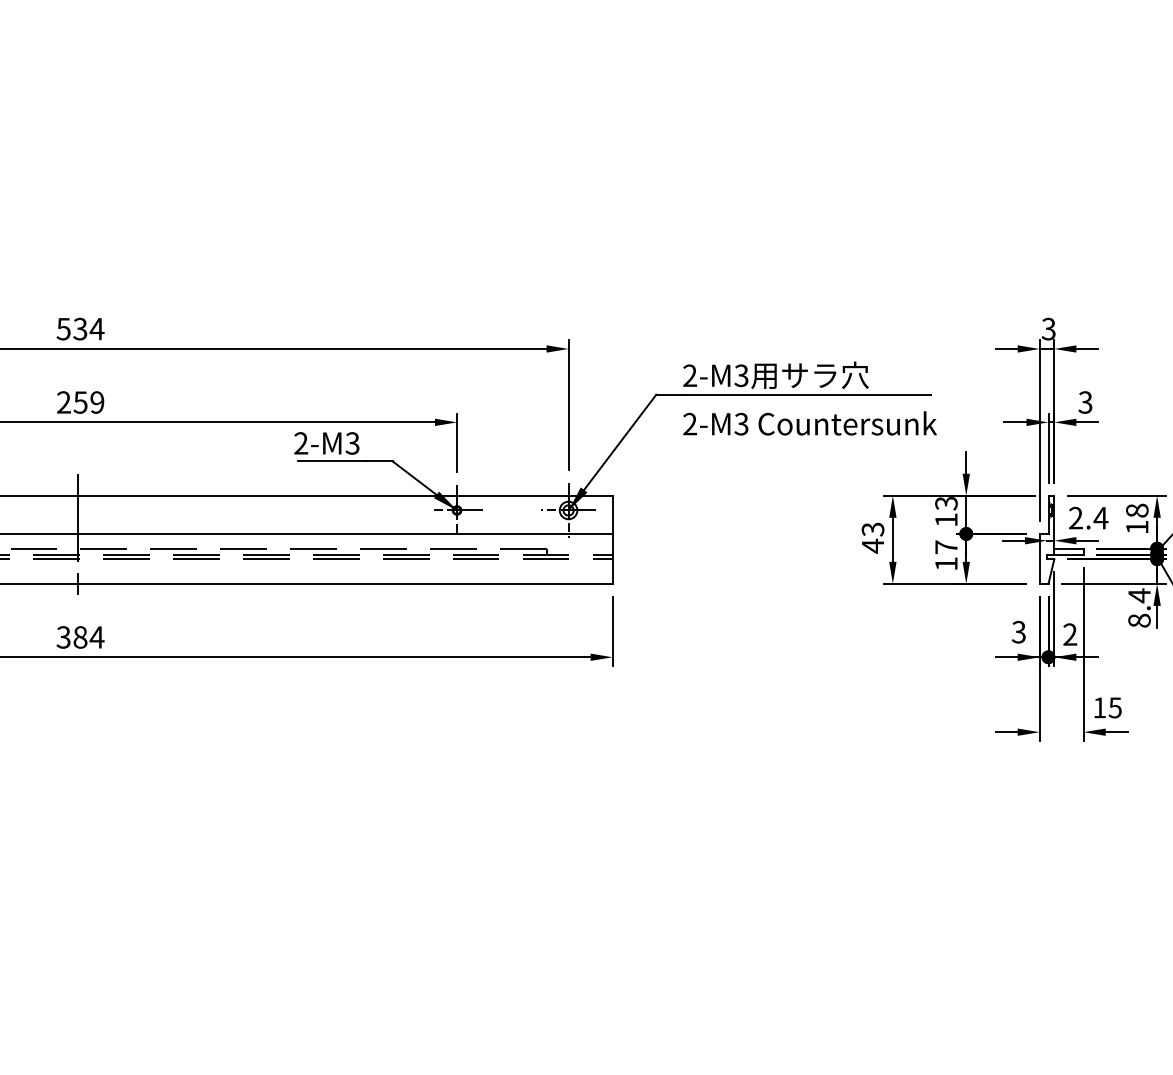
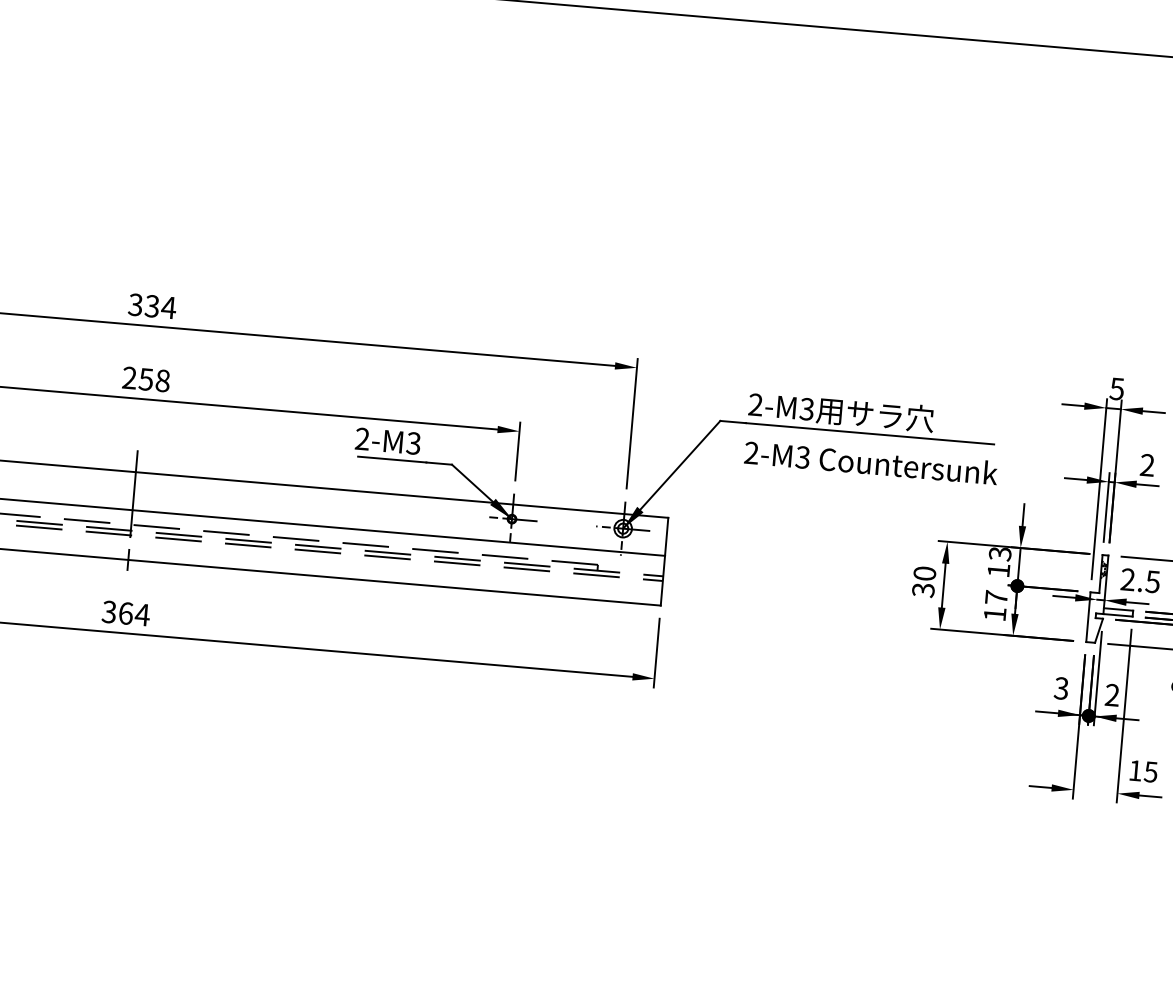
text: (63, 328) -> (135, 304), 534 -> 334
text: (1048, 328) -> (1116, 388), 3 -> 5
text: (97, 402) -> (163, 380), 259 -> 258
text: (1085, 402) -> (1147, 465), 3 -> 2
text: (1100, 518) -> (1152, 582), 2.4 -> 2.5
text: (872, 537) -> (923, 581), 43 -> 30
text: (80, 637) -> (126, 613), 384 -> 364

